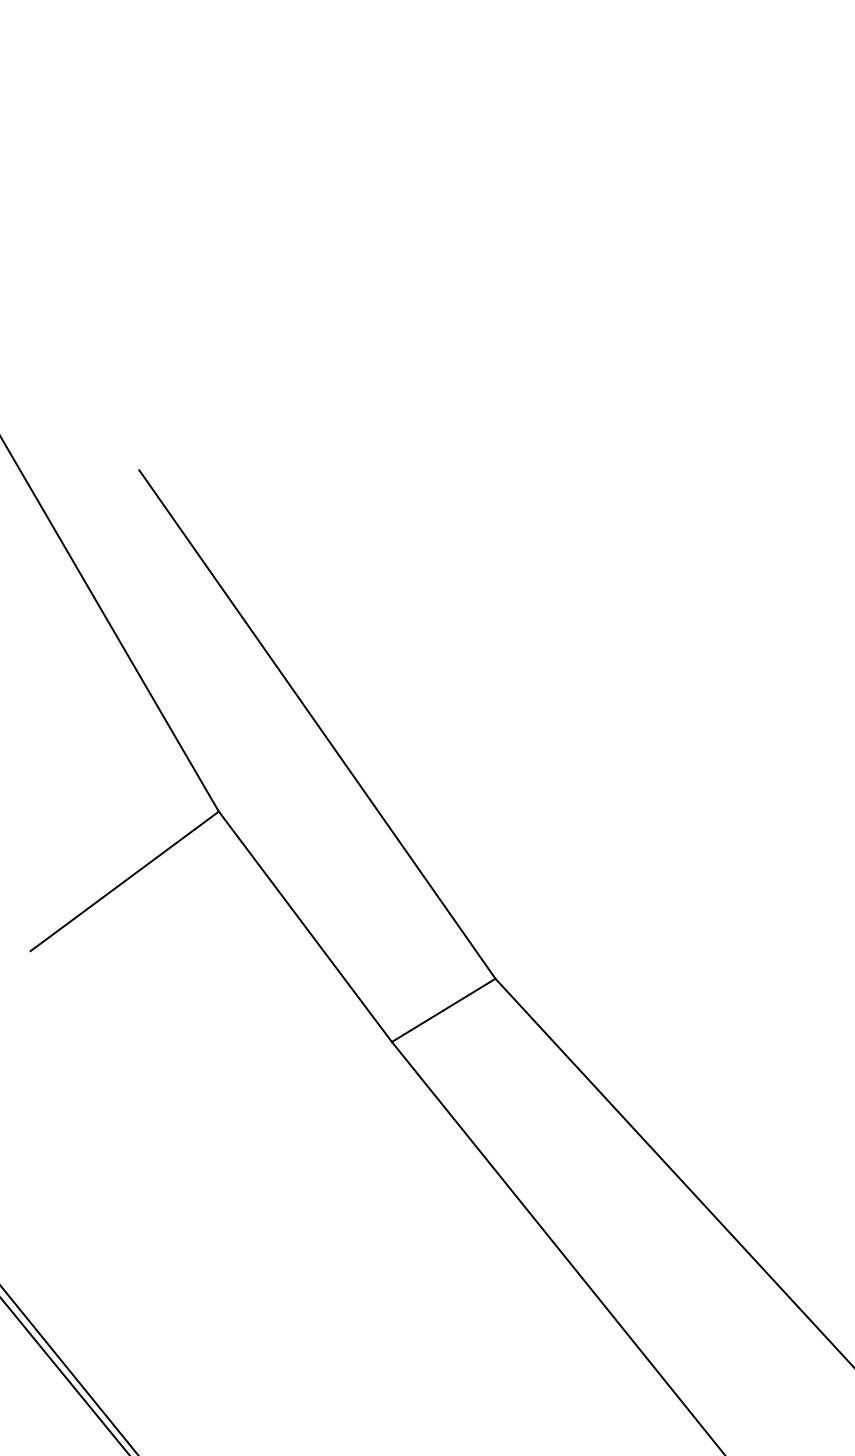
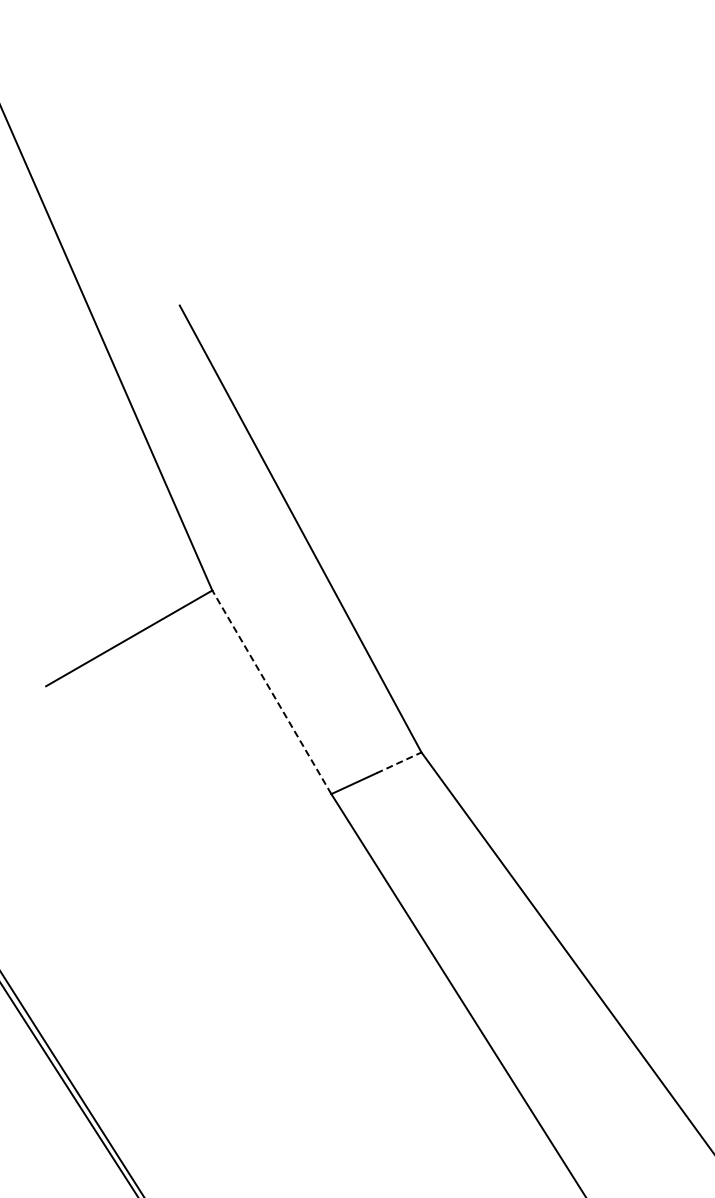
line: (304, 927) -> (271, 692), solid -> dashed
line: (468, 994) -> (398, 762), solid -> dashed

